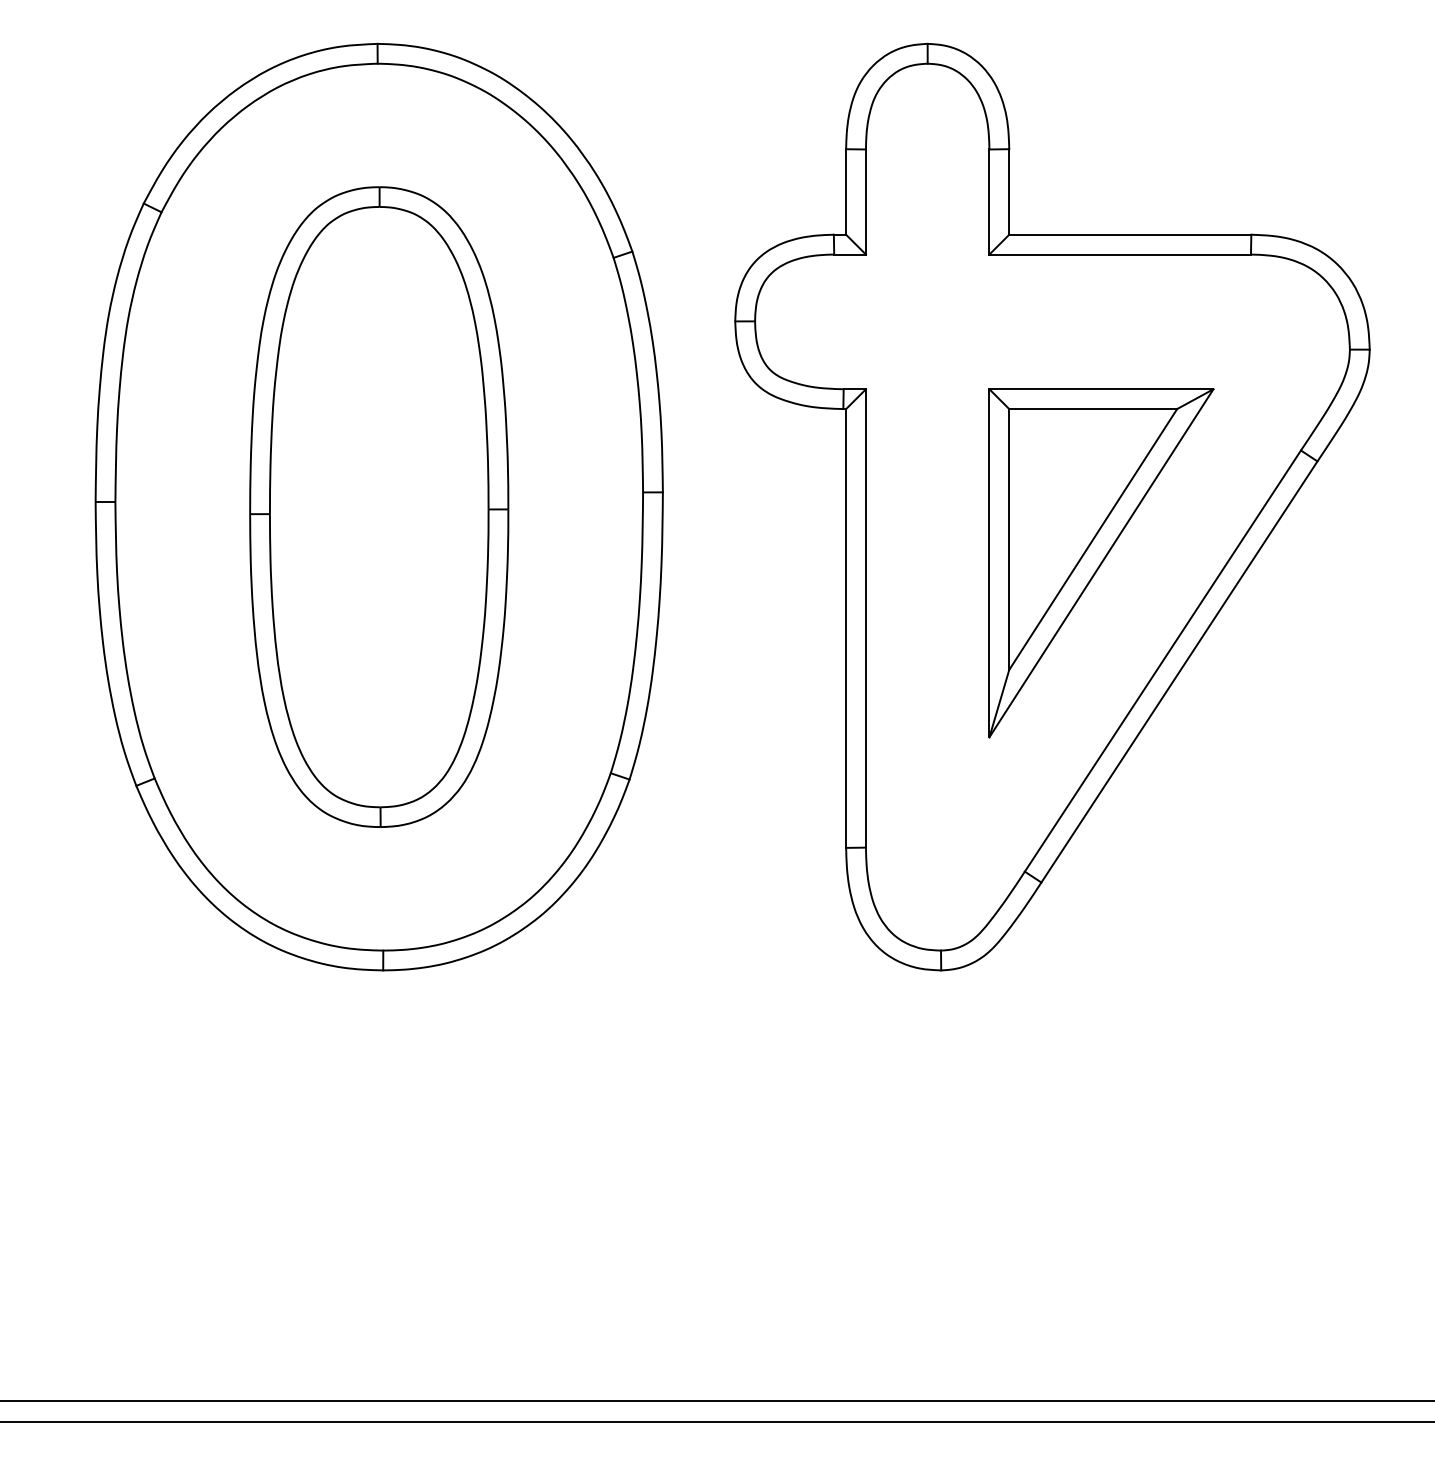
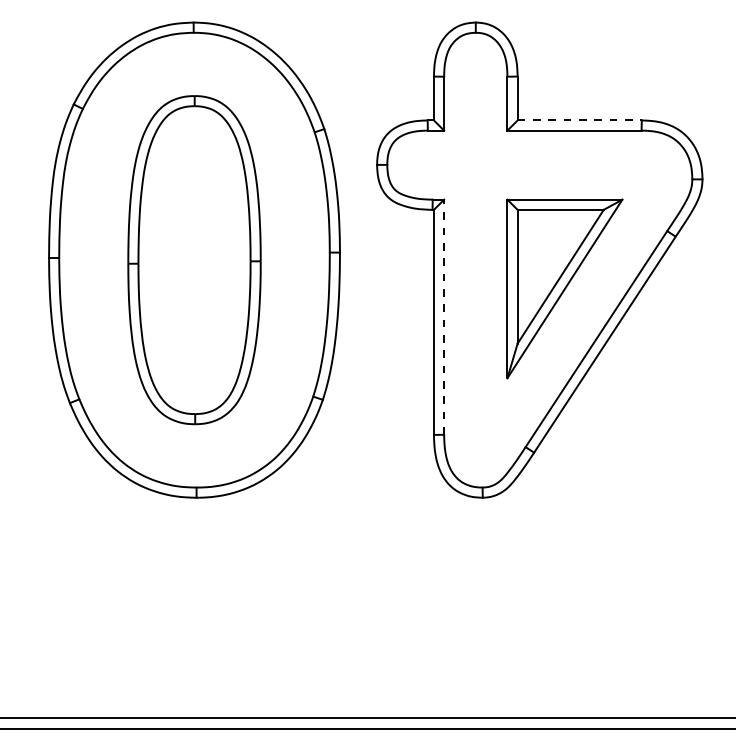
line: (1131, 234) -> (580, 120), solid -> dashed
line: (866, 618) -> (444, 317), solid -> dashed

